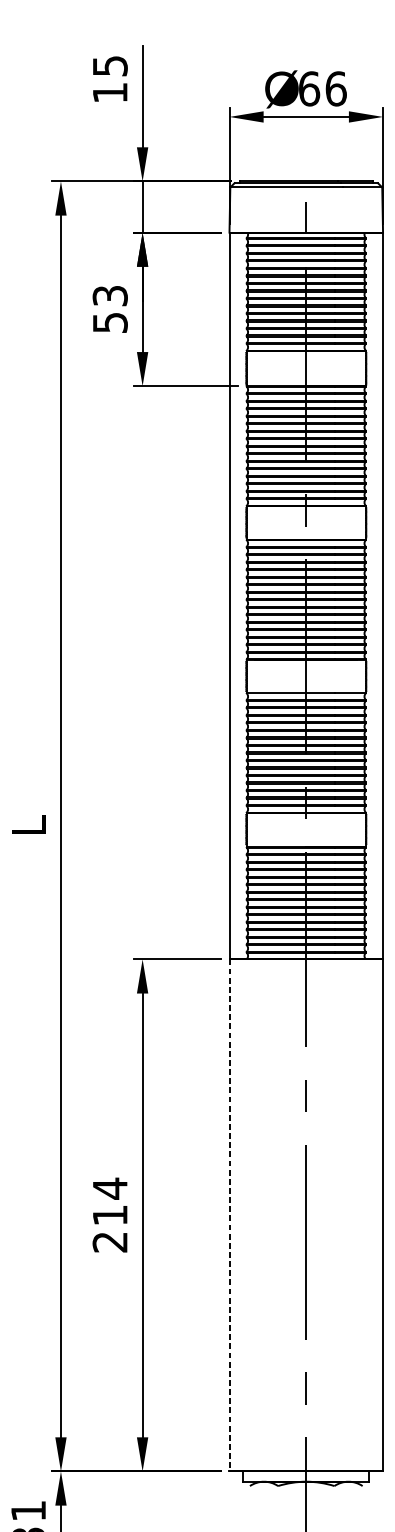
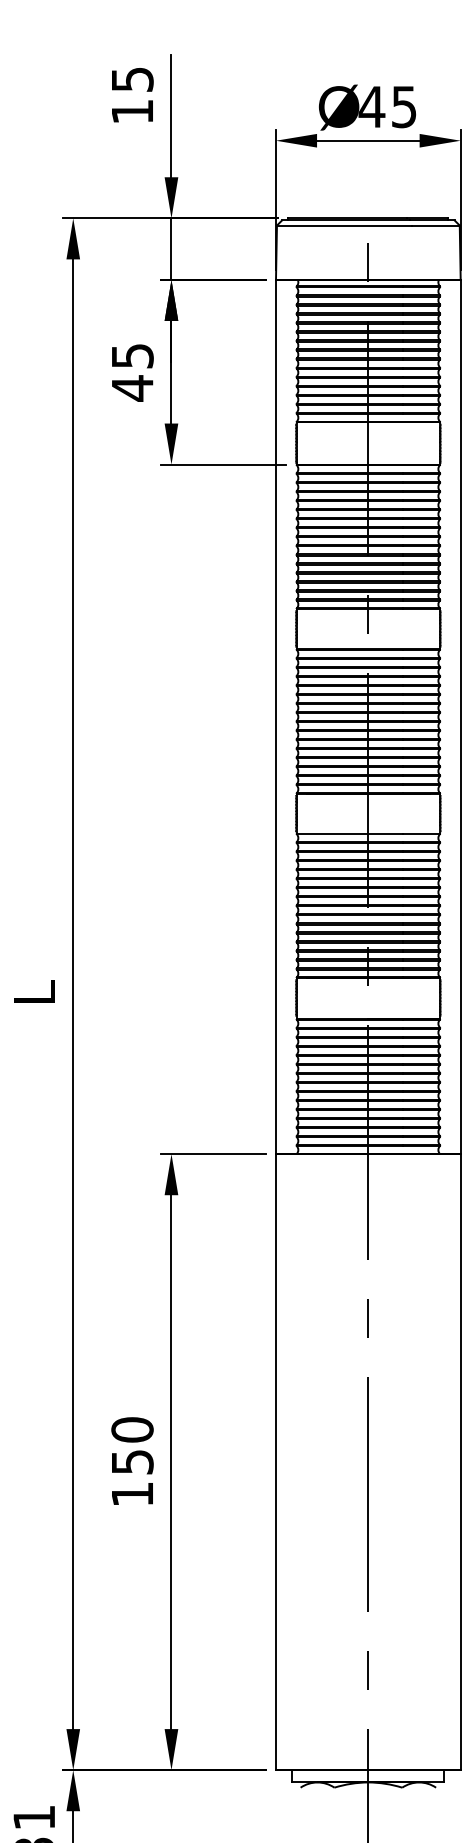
text: (322, 88) -> (387, 106), 66 -> 45
text: (110, 309) -> (132, 372), 53 -> 45
text: (110, 1214) -> (132, 1461), 214 -> 150
line: (229, 1215) -> (275, 1462), dashed -> solid

